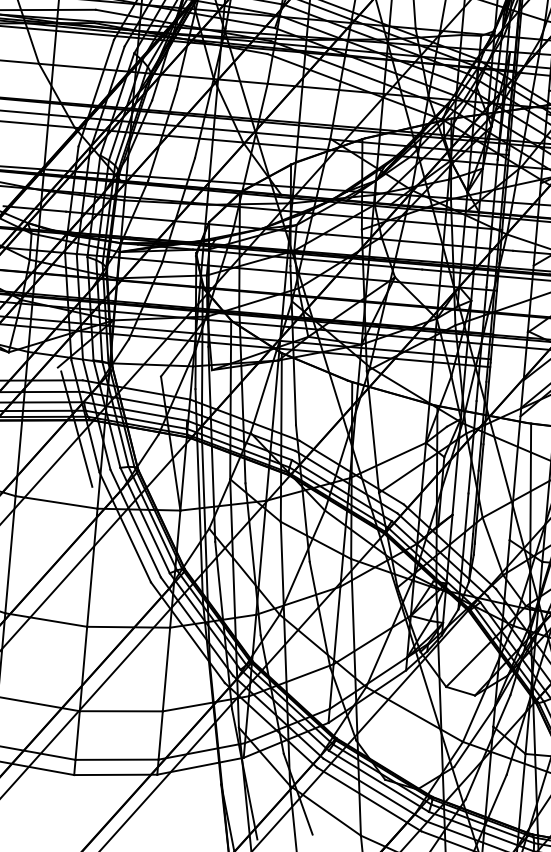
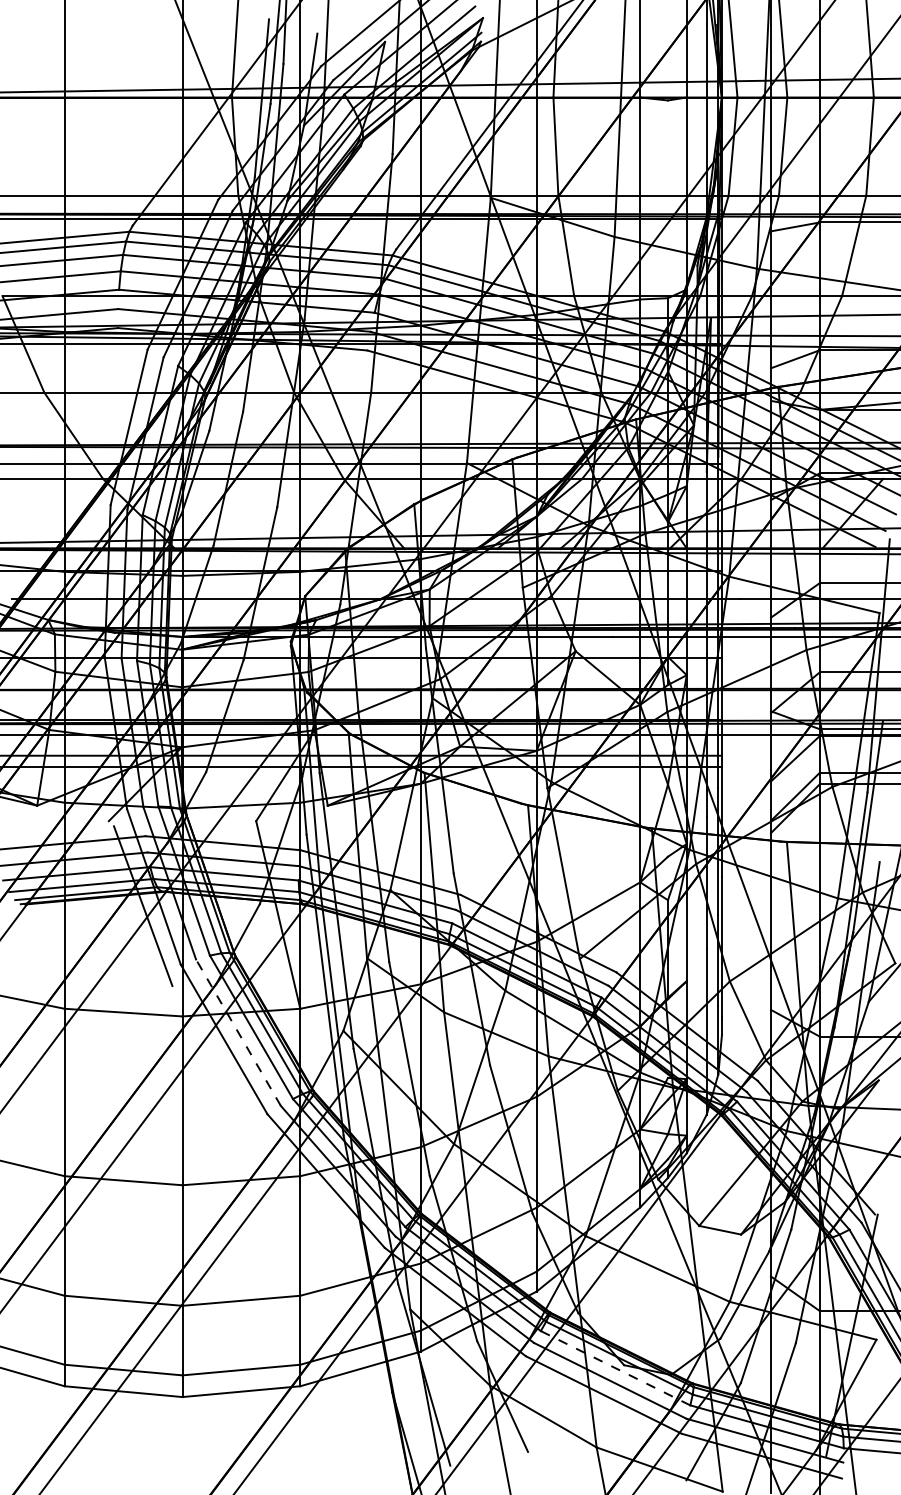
line: (135, 523) -> (238, 1032), solid -> dashed
line: (378, 780) -> (615, 1367), solid -> dashed

